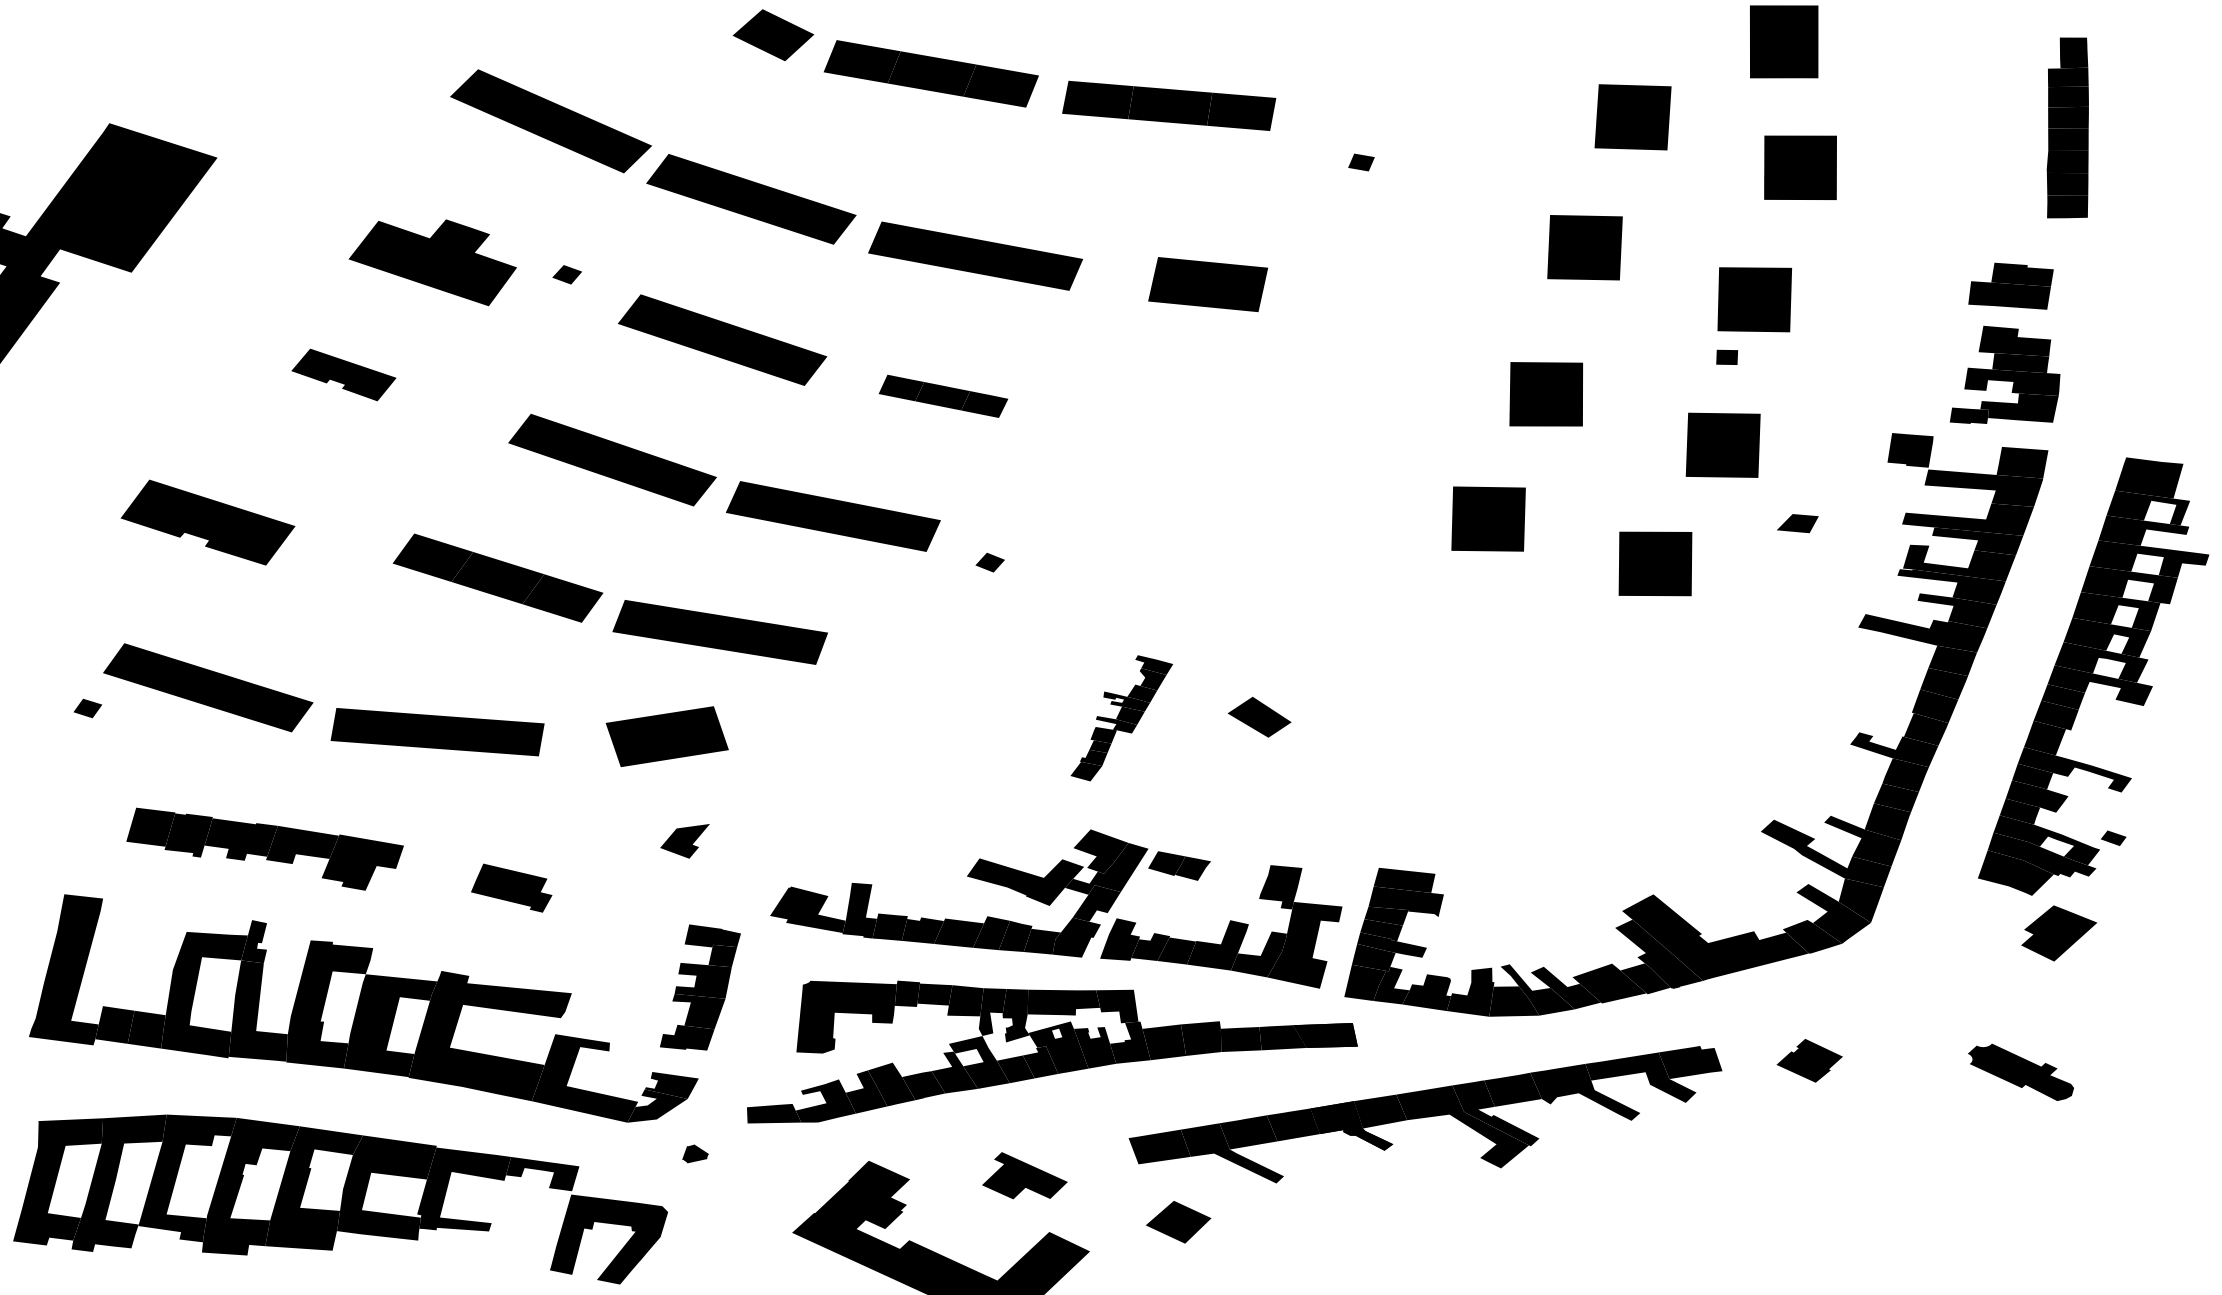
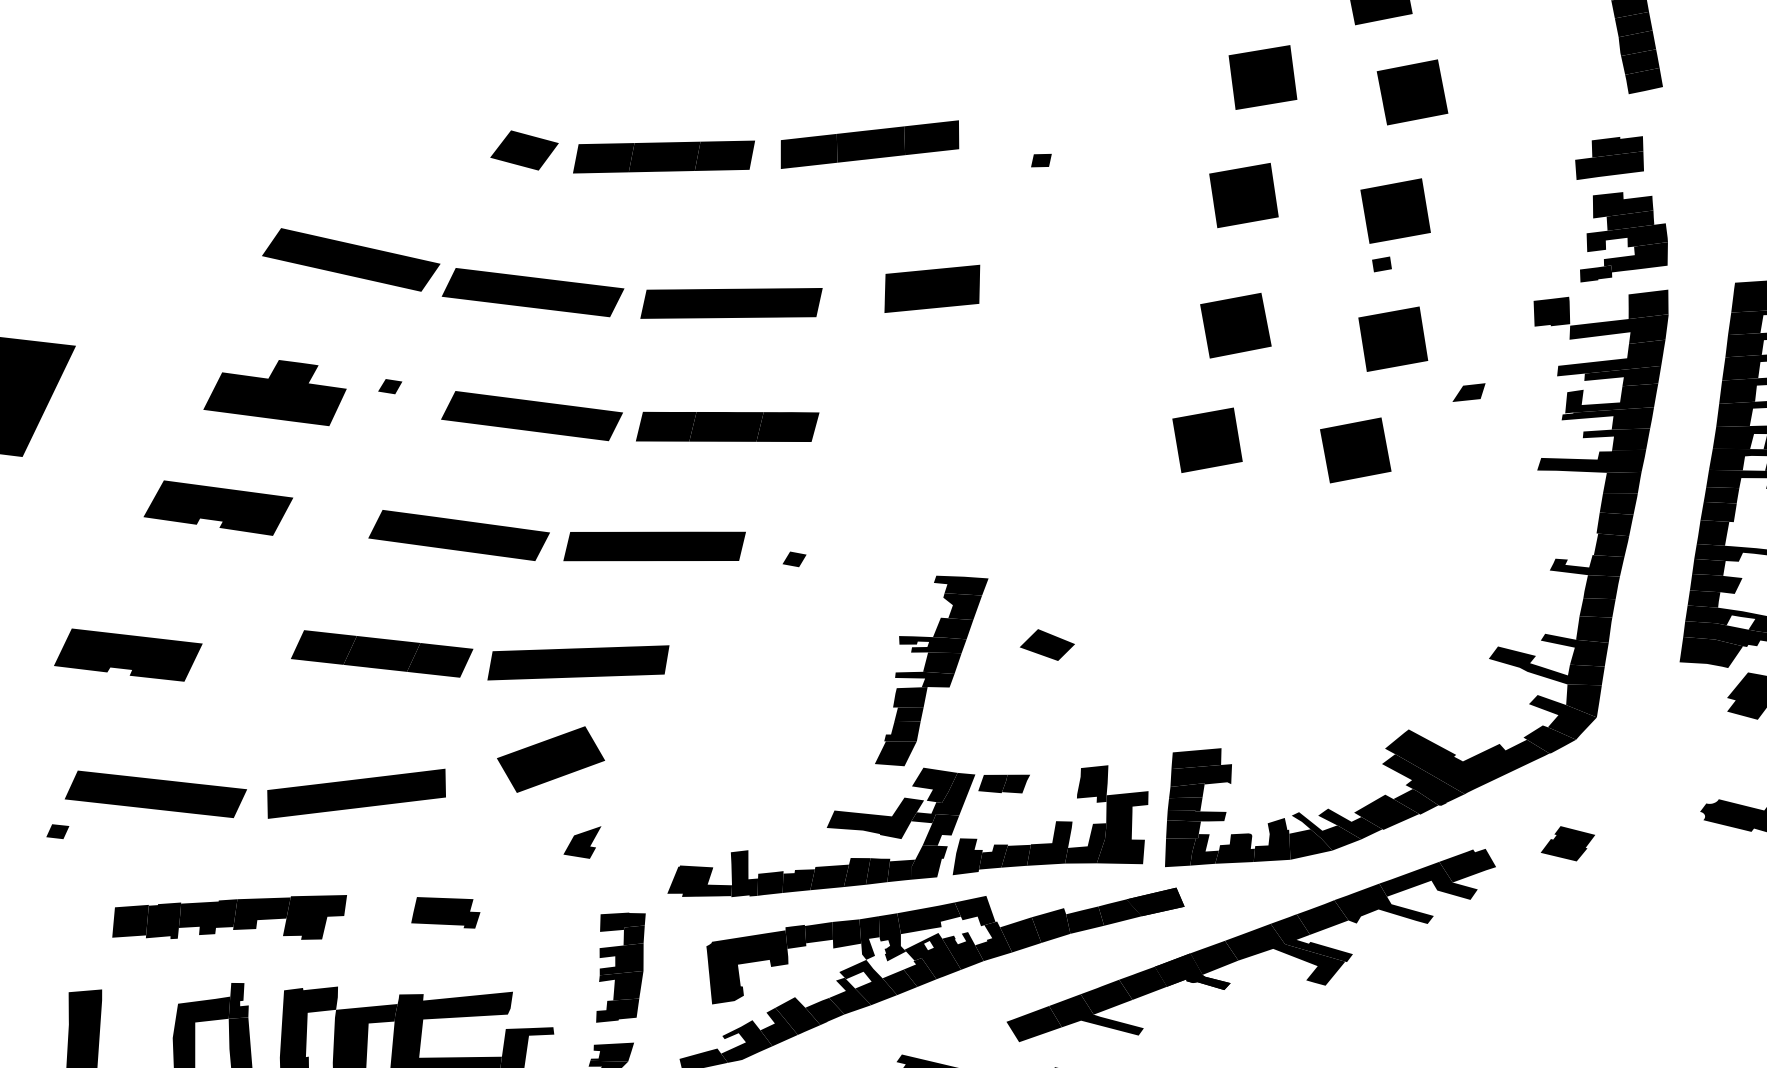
part: (343, 374) -> (218, 507), size x1.67
part: (943, 396) -> (727, 427), size x1.67
part: (1121, 718) -> (931, 669), size x1.67

